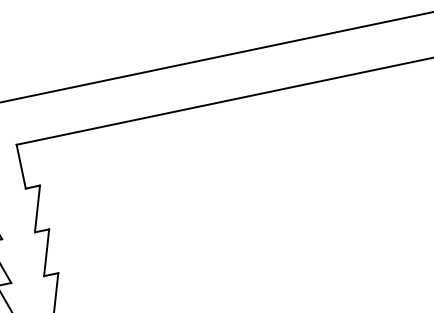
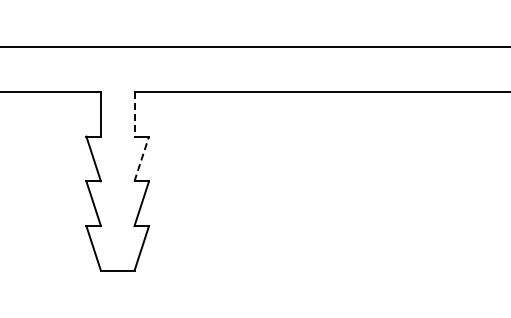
line: (21, 166) -> (134, 114), solid -> dashed
line: (37, 209) -> (141, 159), solid -> dashed

